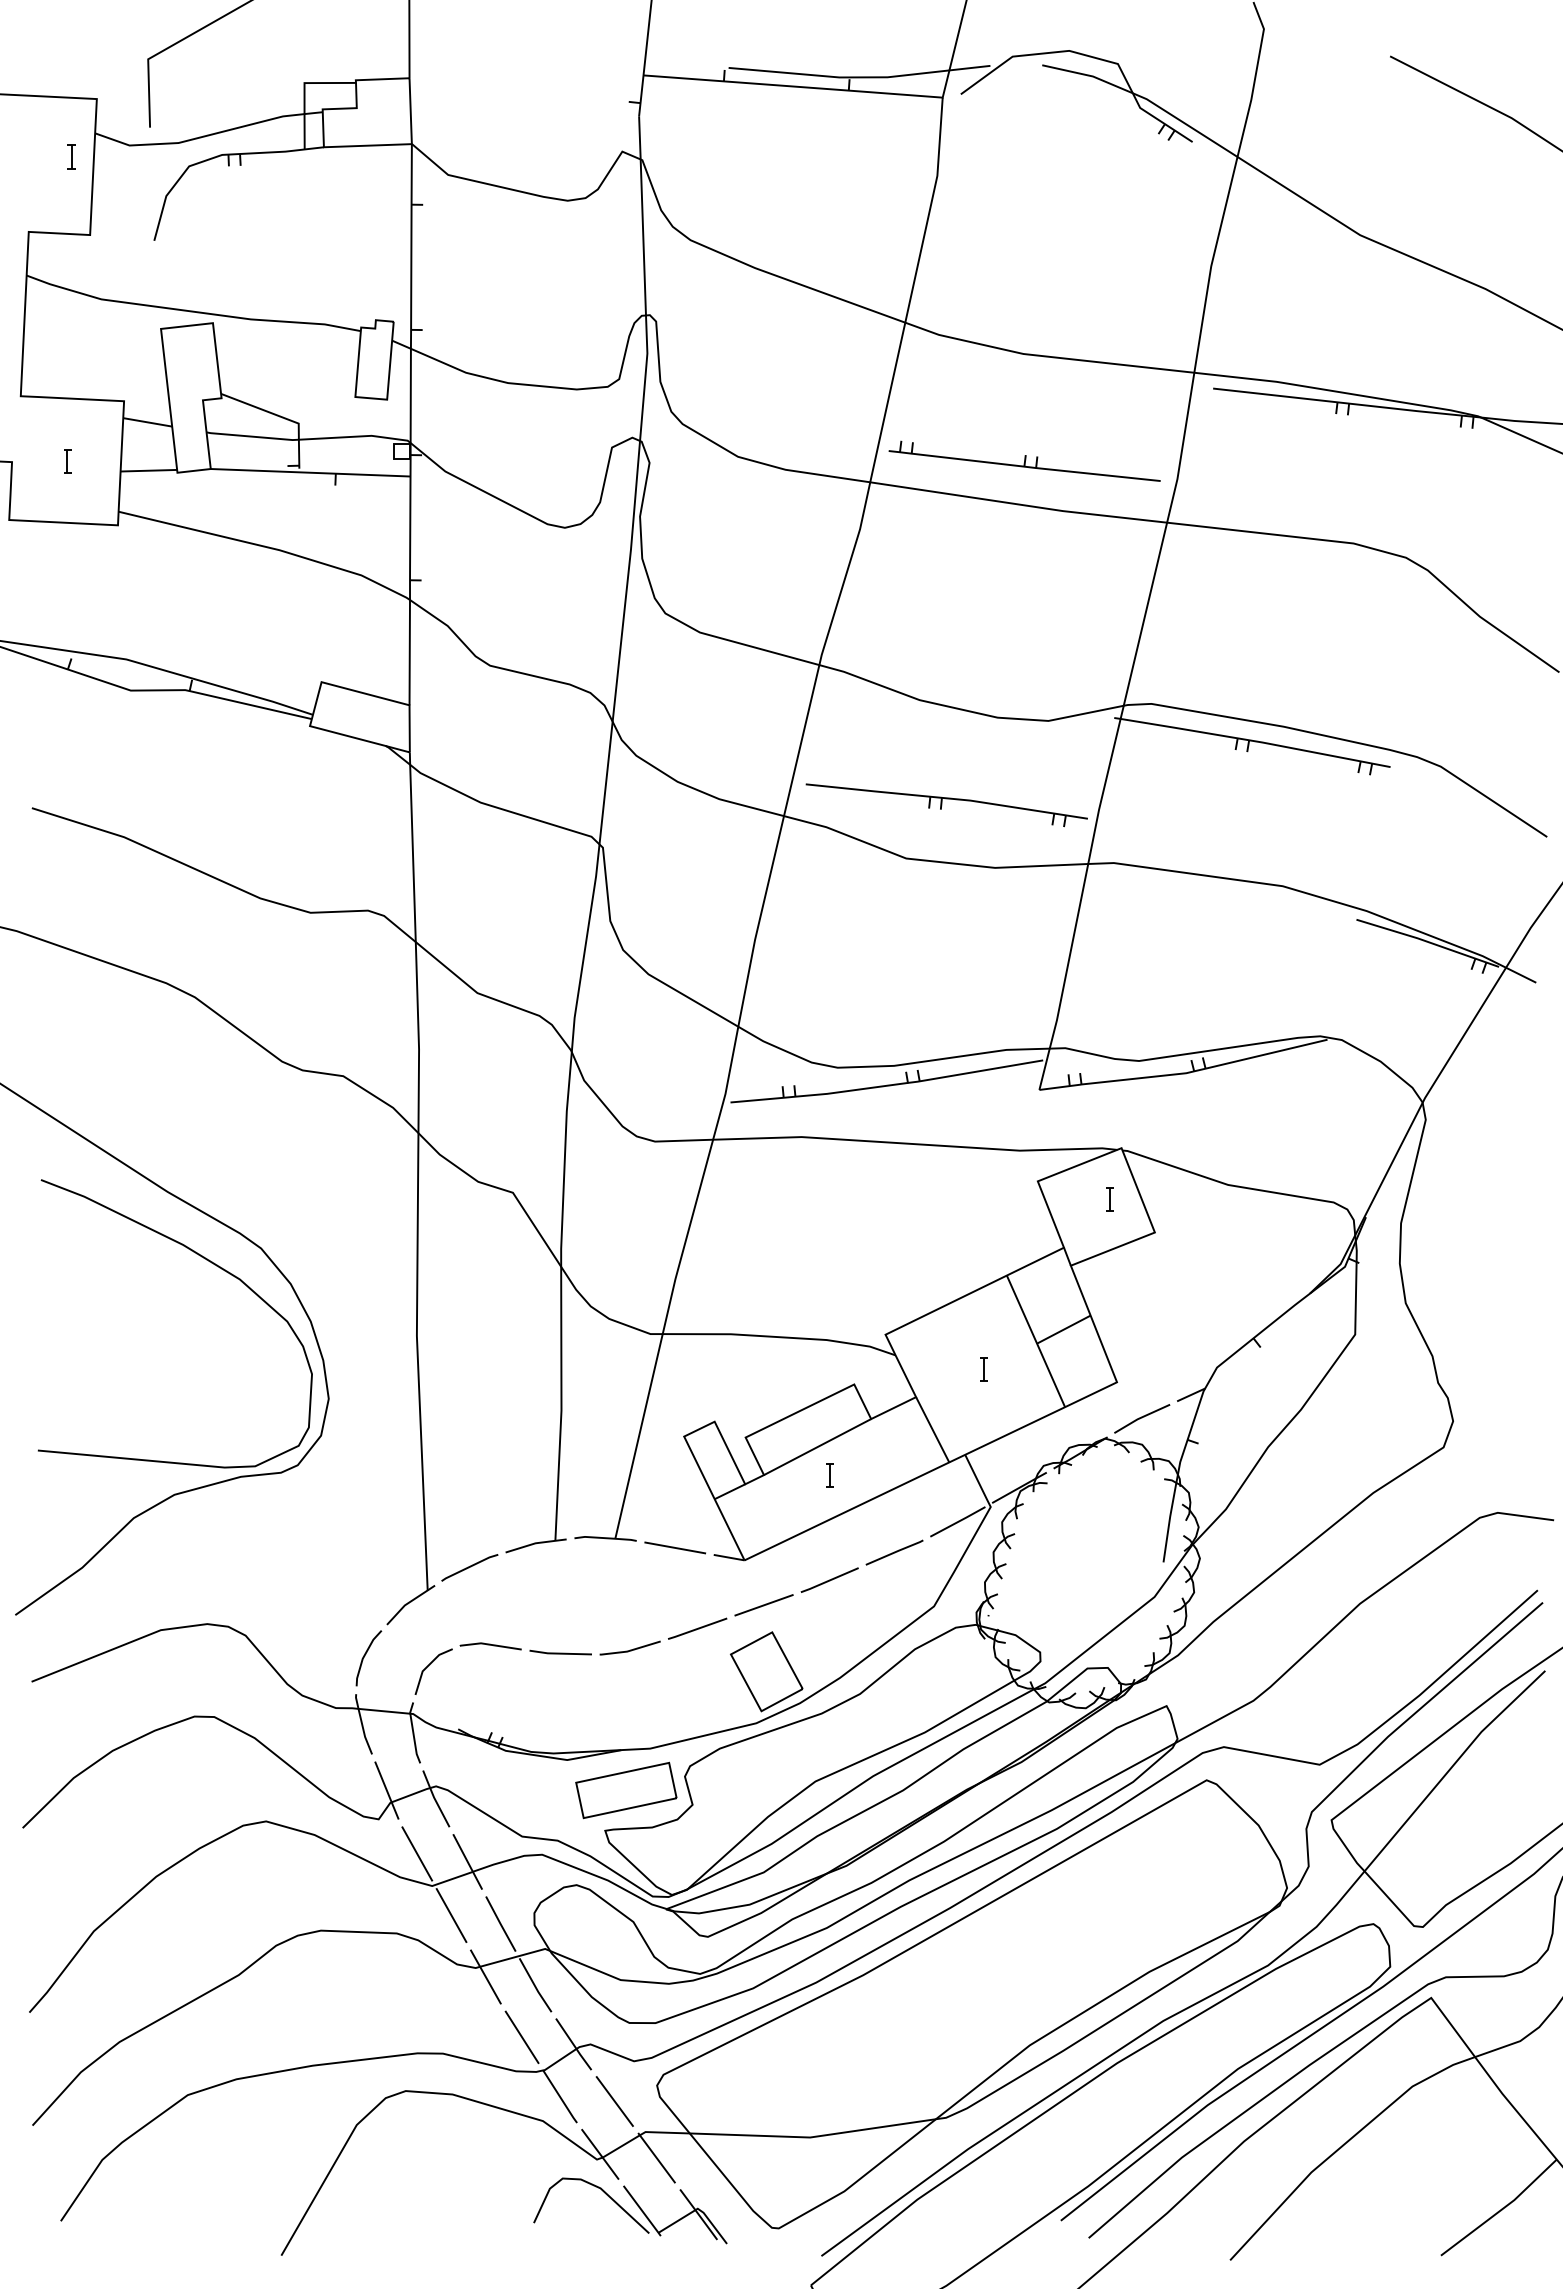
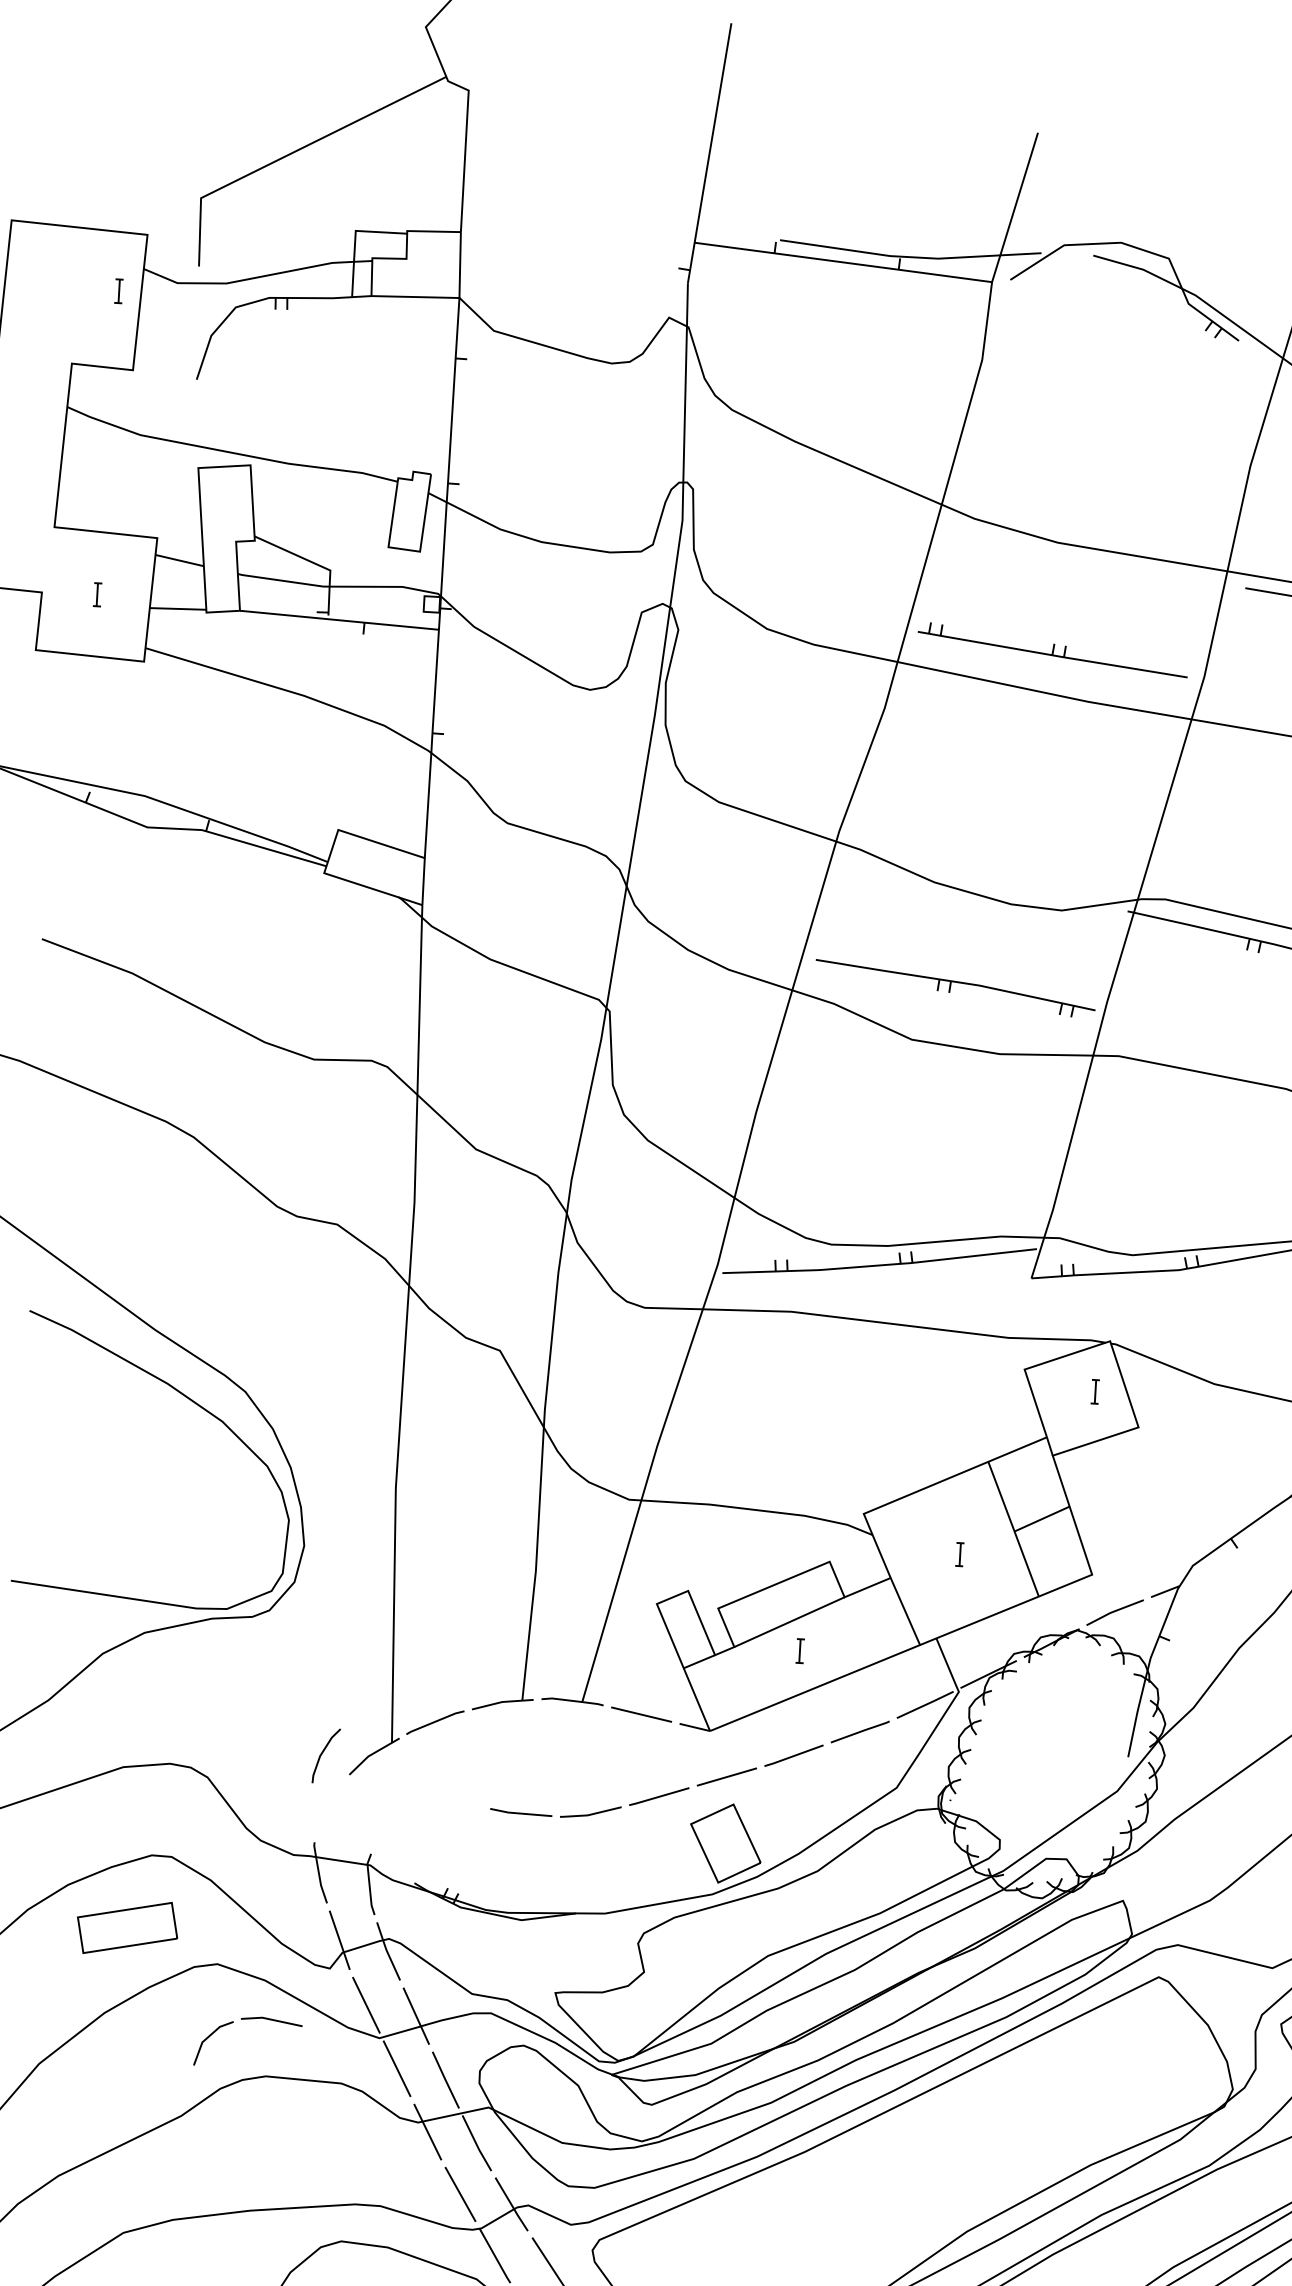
part: (464, 1646) -> (245, 2019), moved
line: (365, 1656) -> (323, 1753), moved
part: (626, 1790) -> (127, 1927), moved

